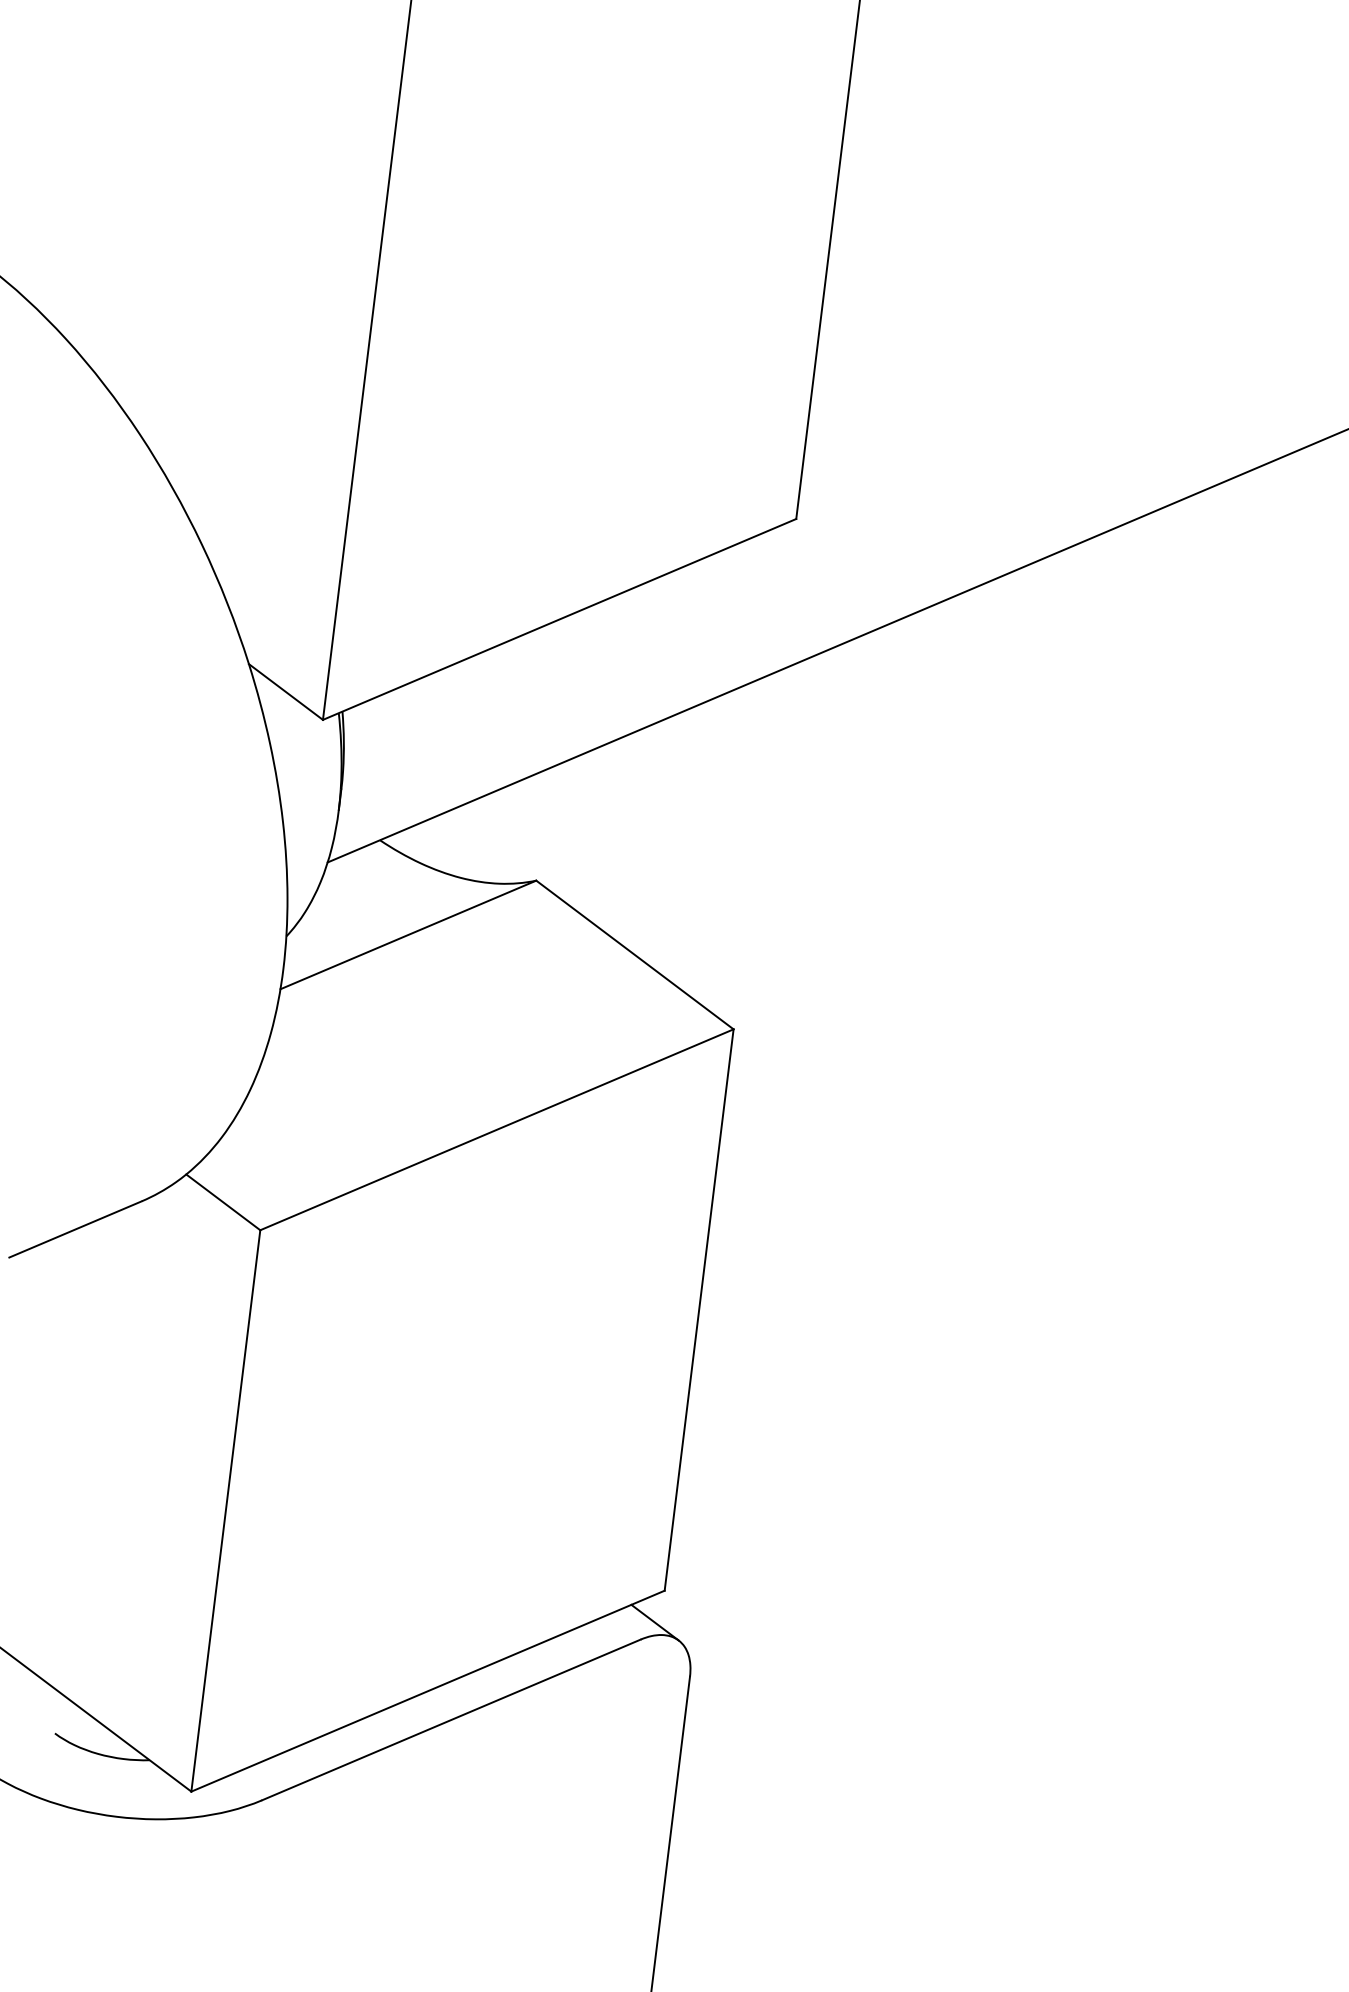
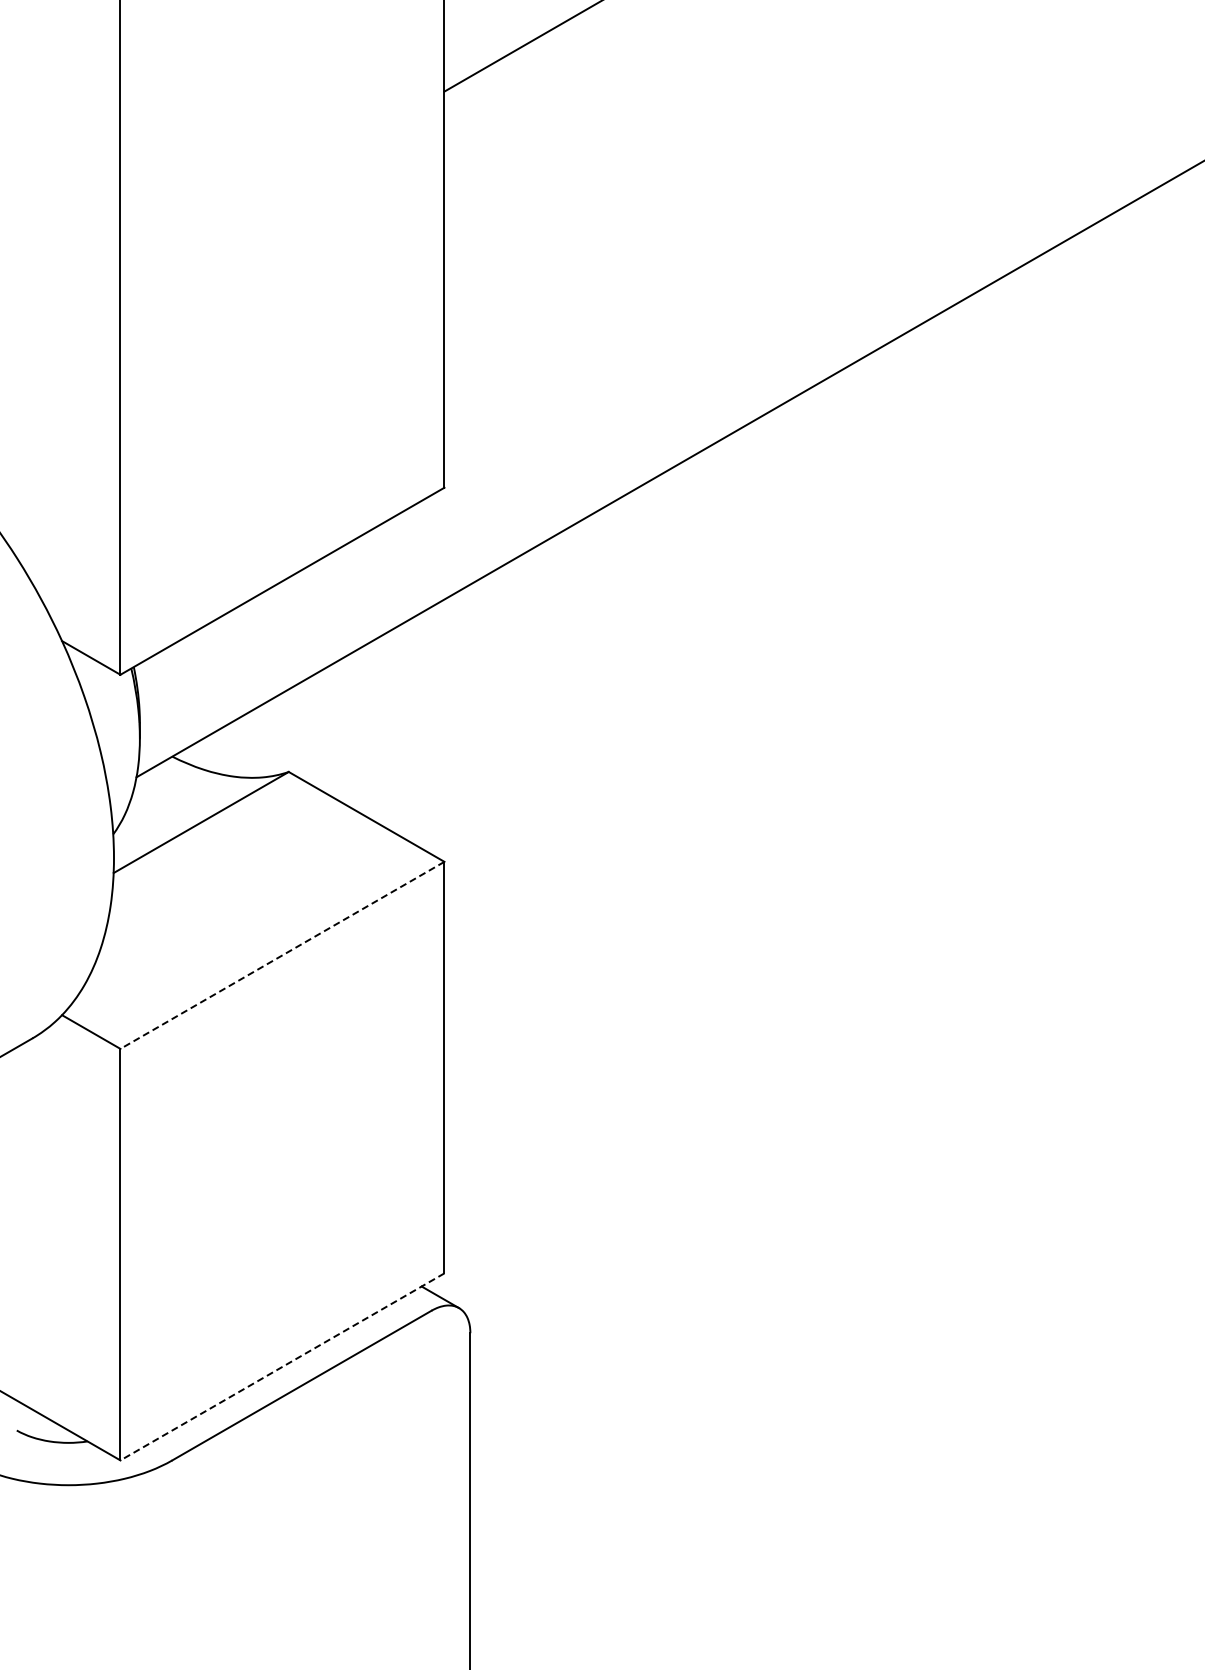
line: (496, 1129) -> (282, 955), solid -> dashed
line: (427, 1692) -> (282, 1367), solid -> dashed

